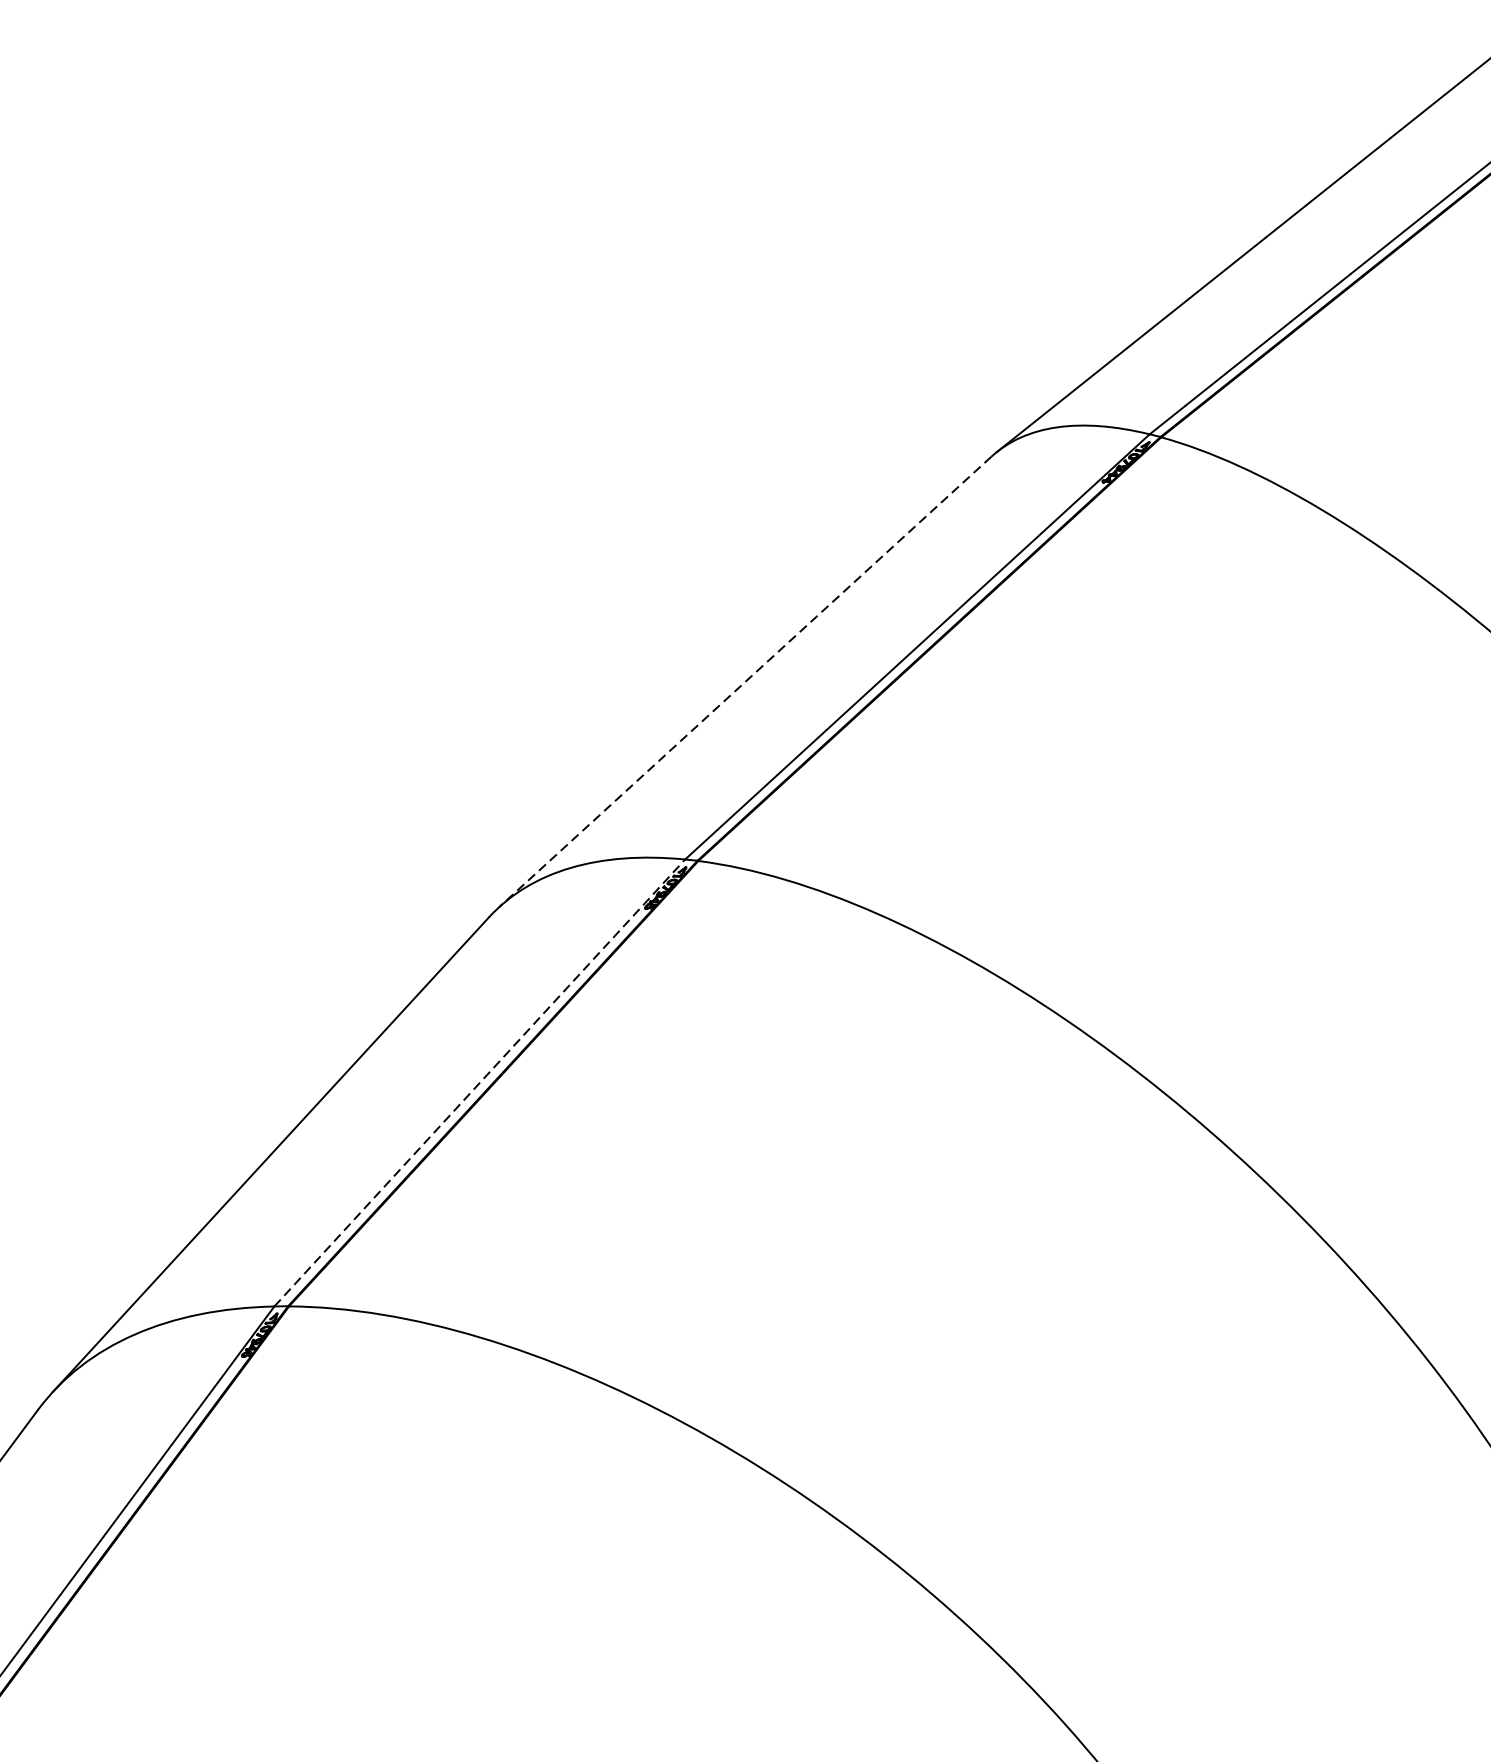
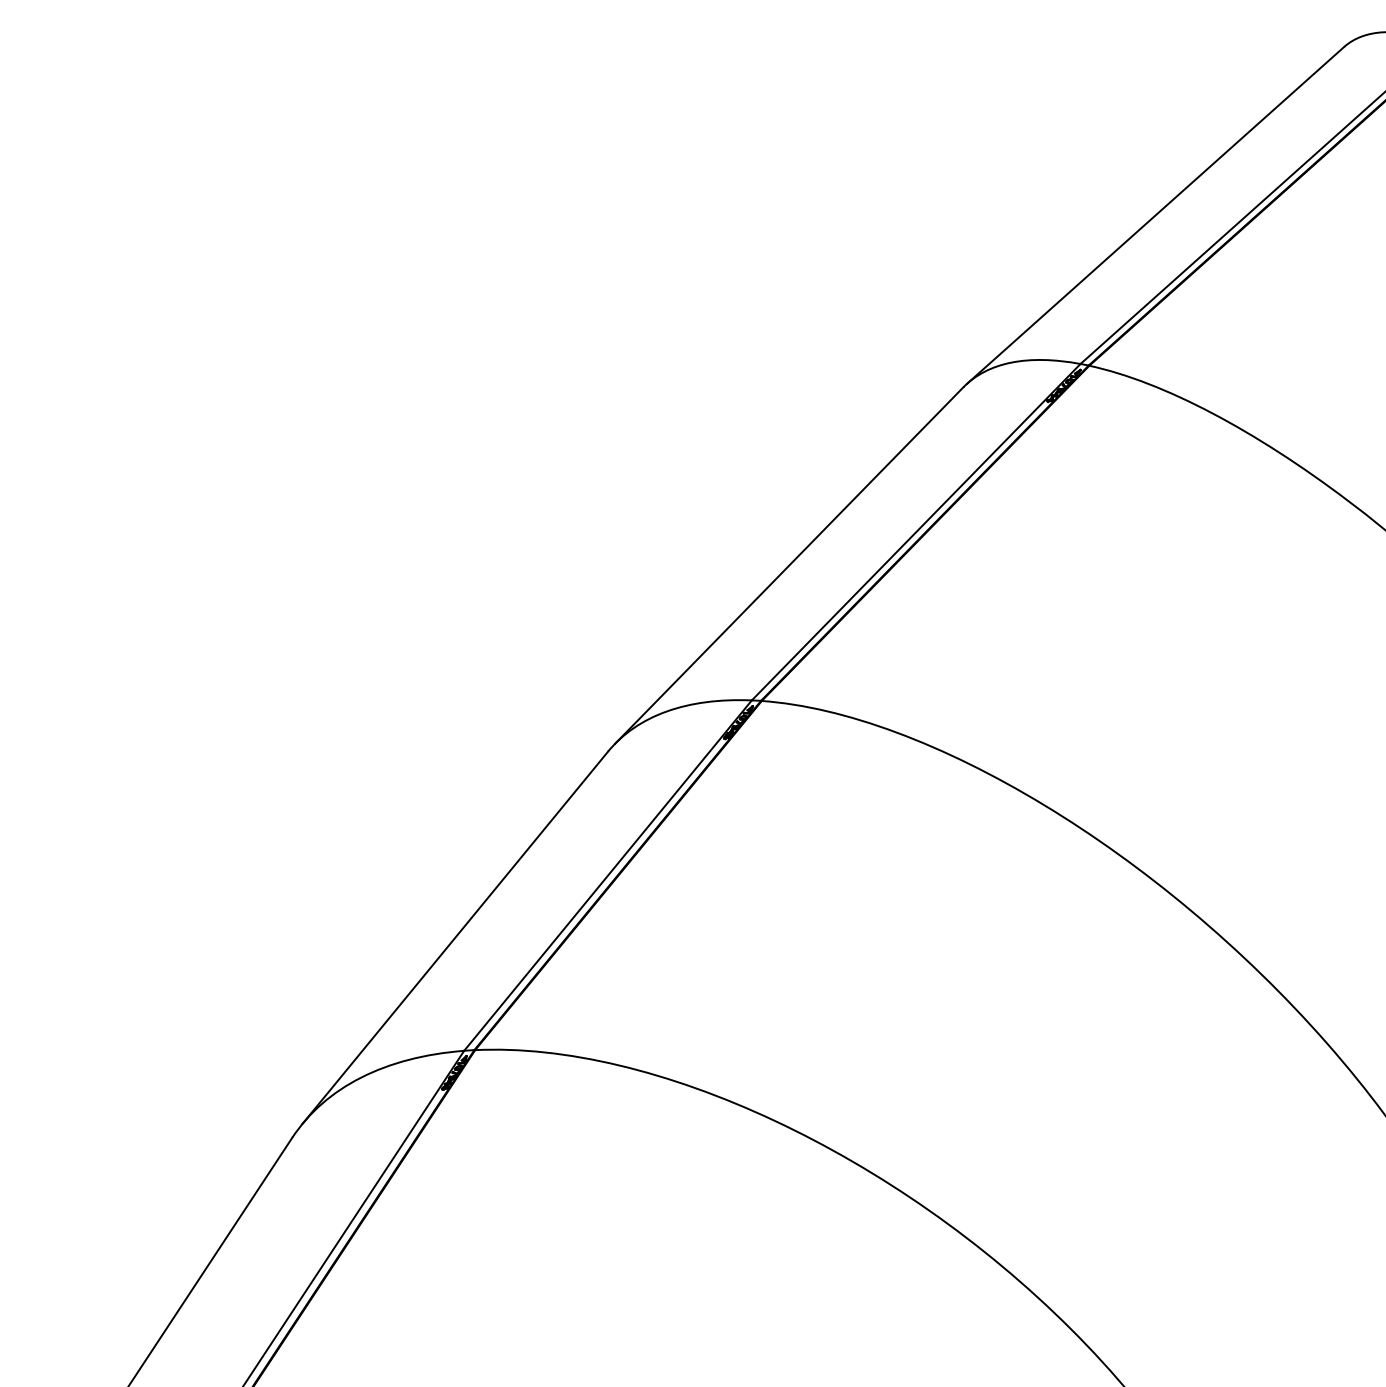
line: (744, 681) -> (788, 565), dashed -> solid
line: (480, 1082) -> (608, 875), dashed -> solid

